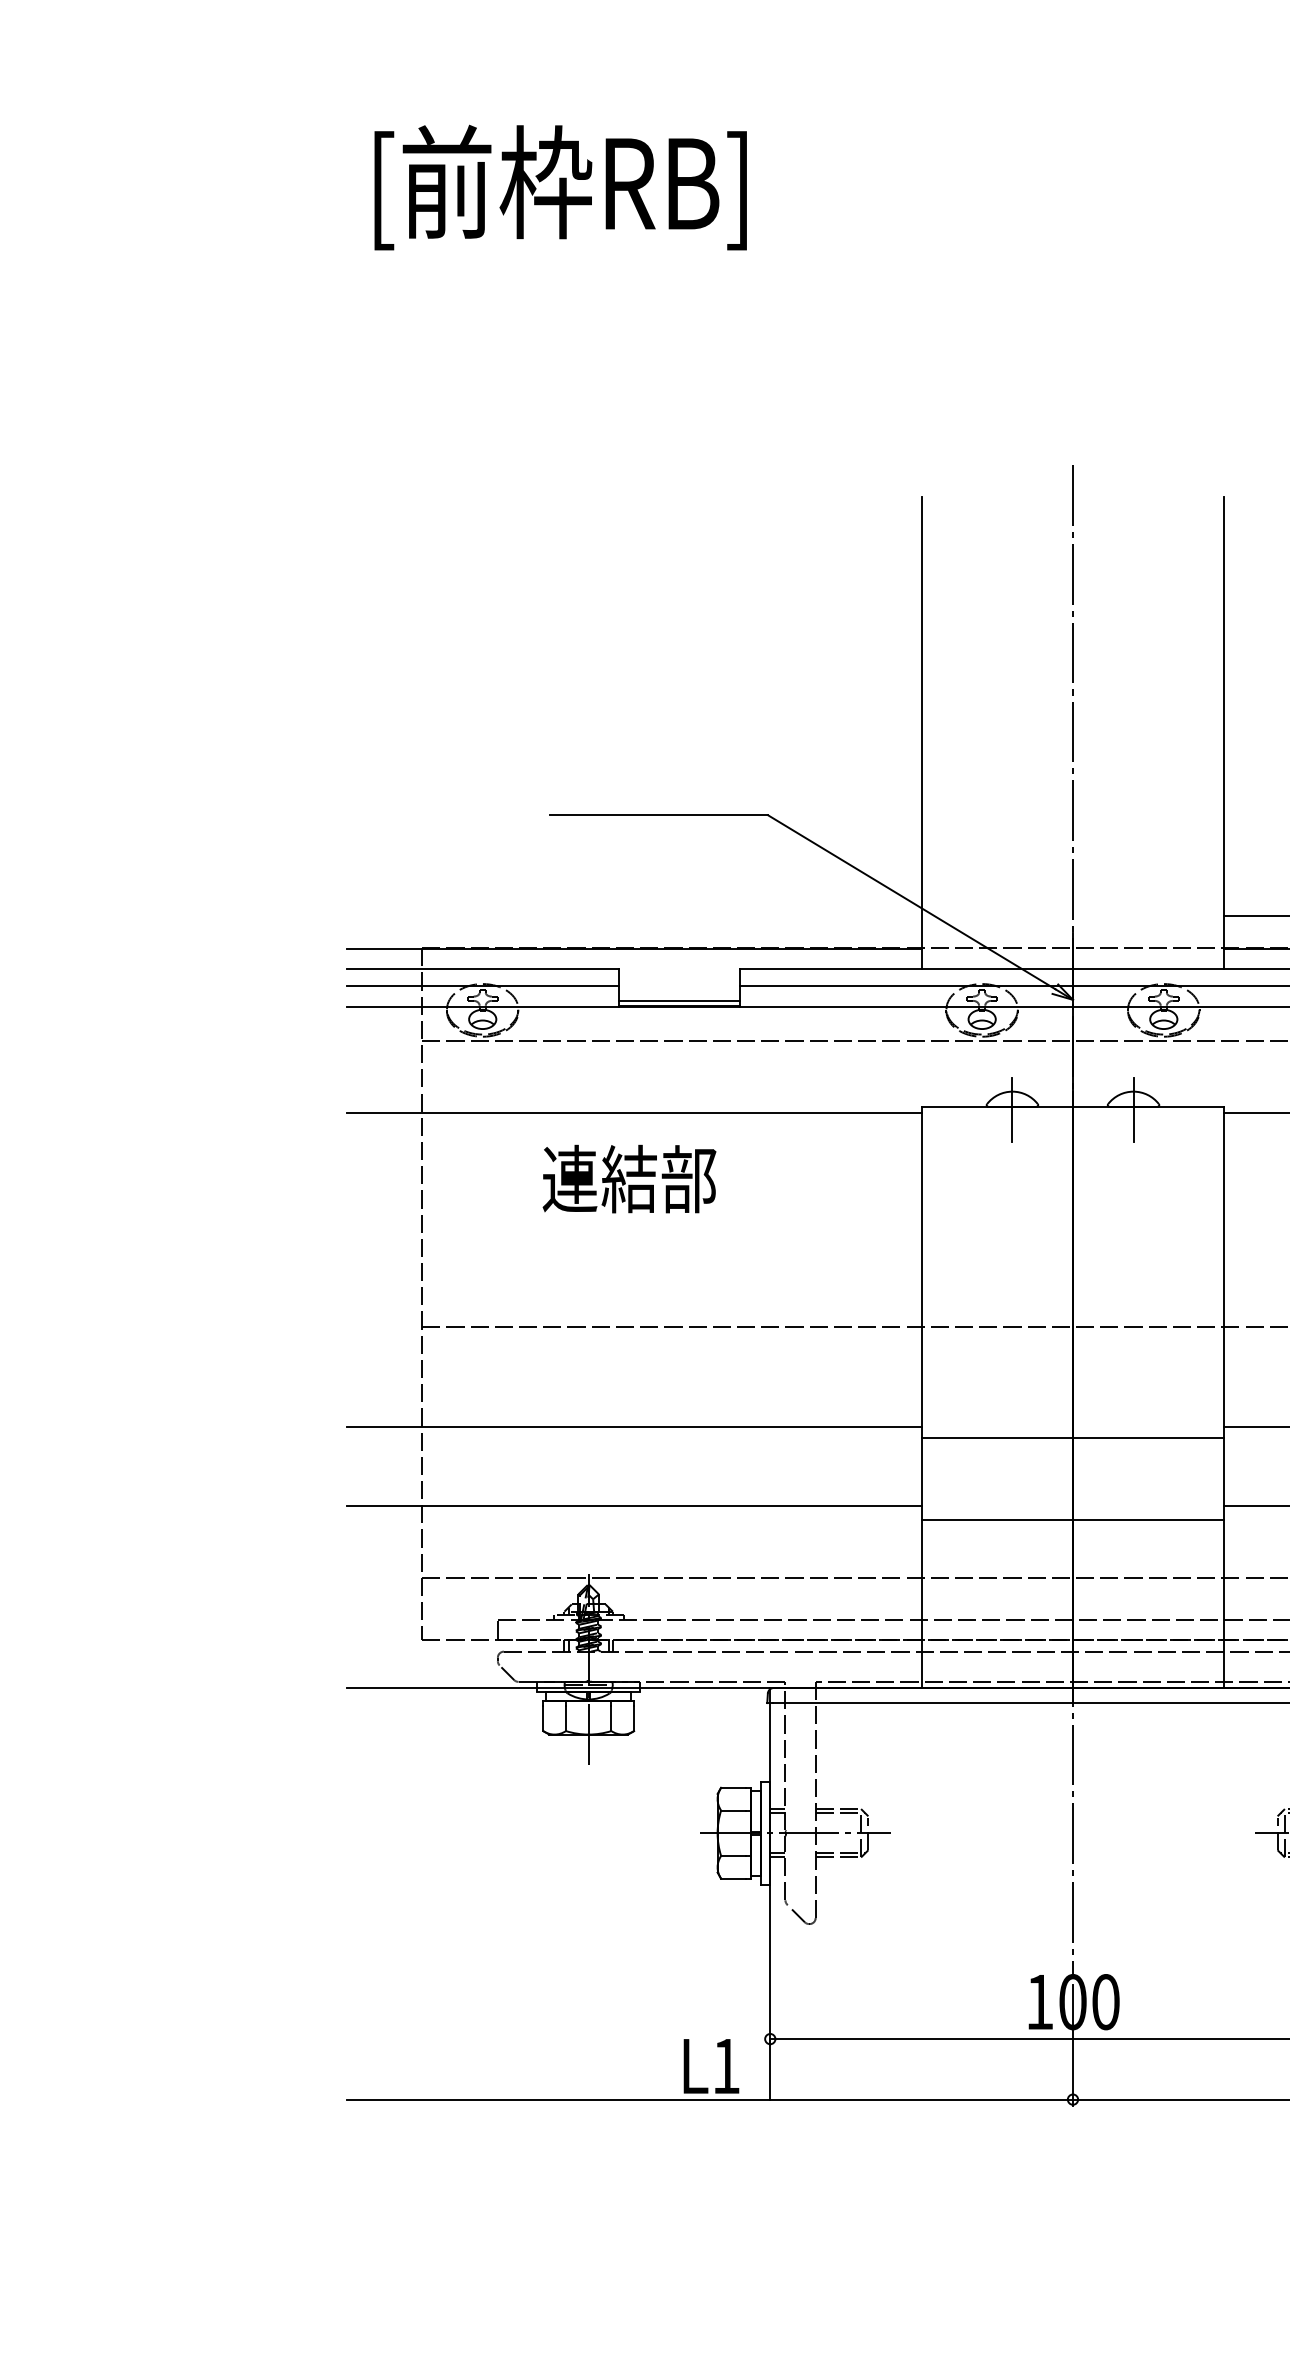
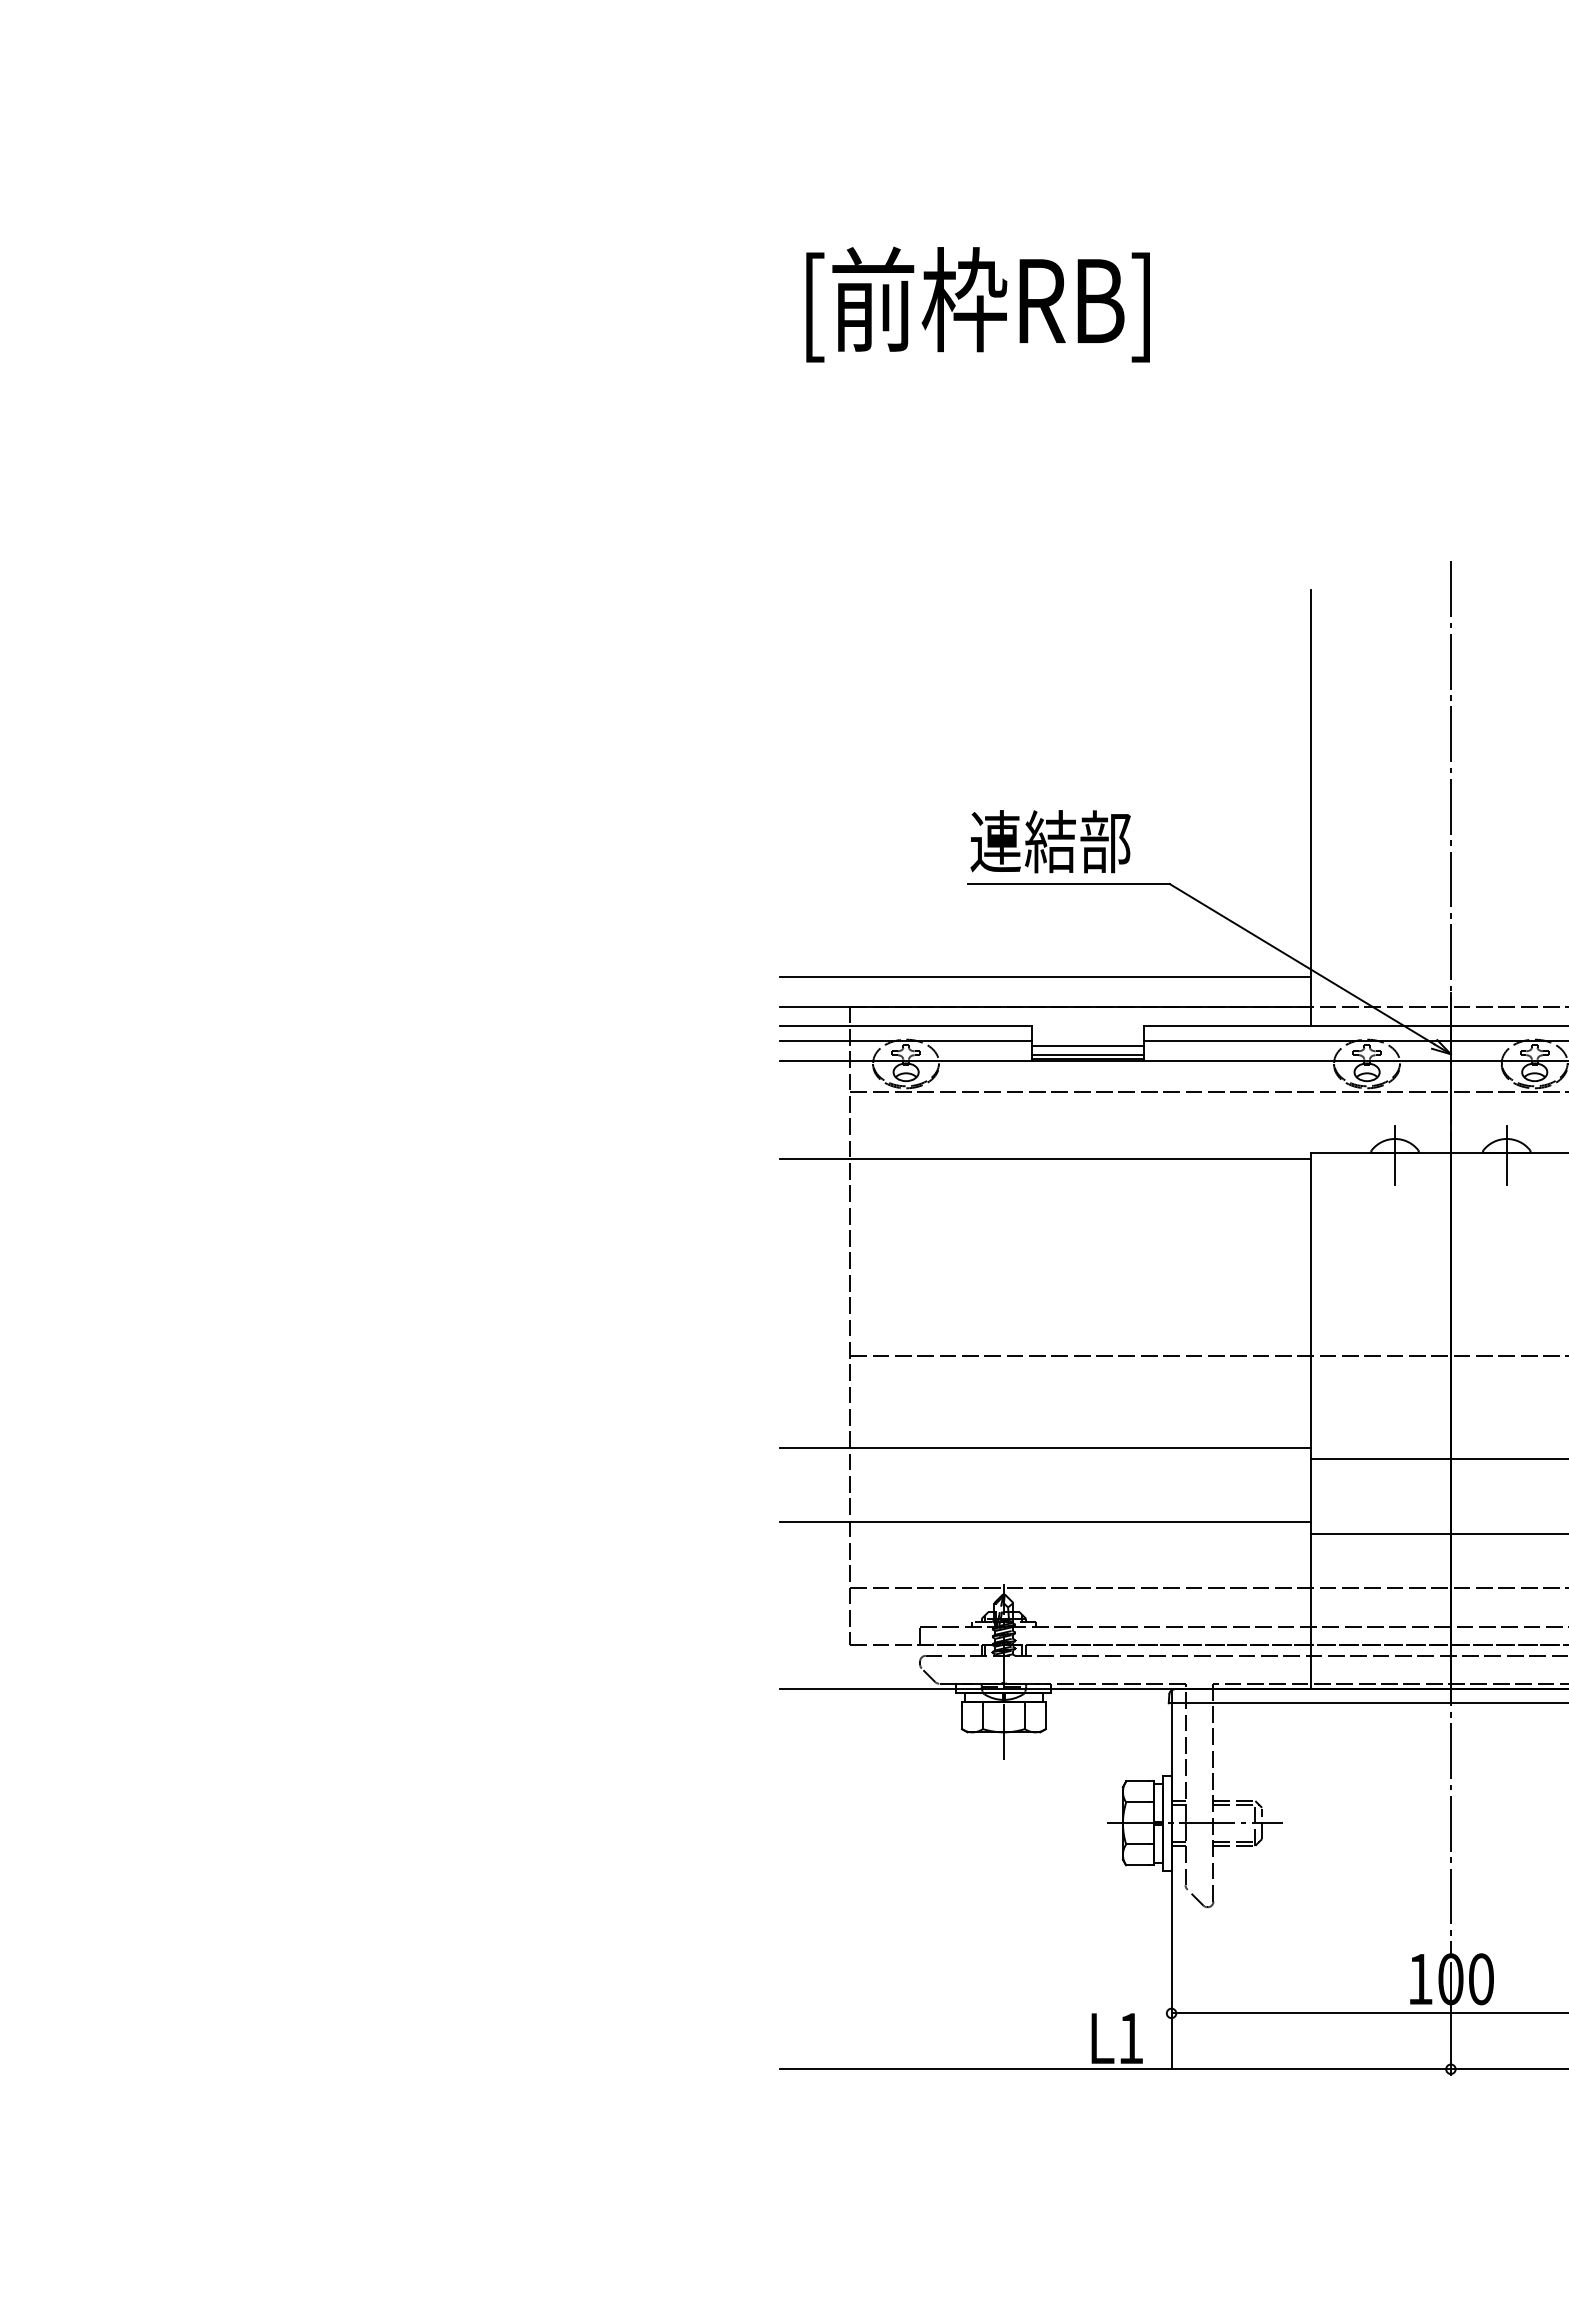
line: (633, 915) -> (1045, 976), added
line: (679, 990) -> (1087, 1045), added
text: (629, 1178) -> (1050, 841), moved

